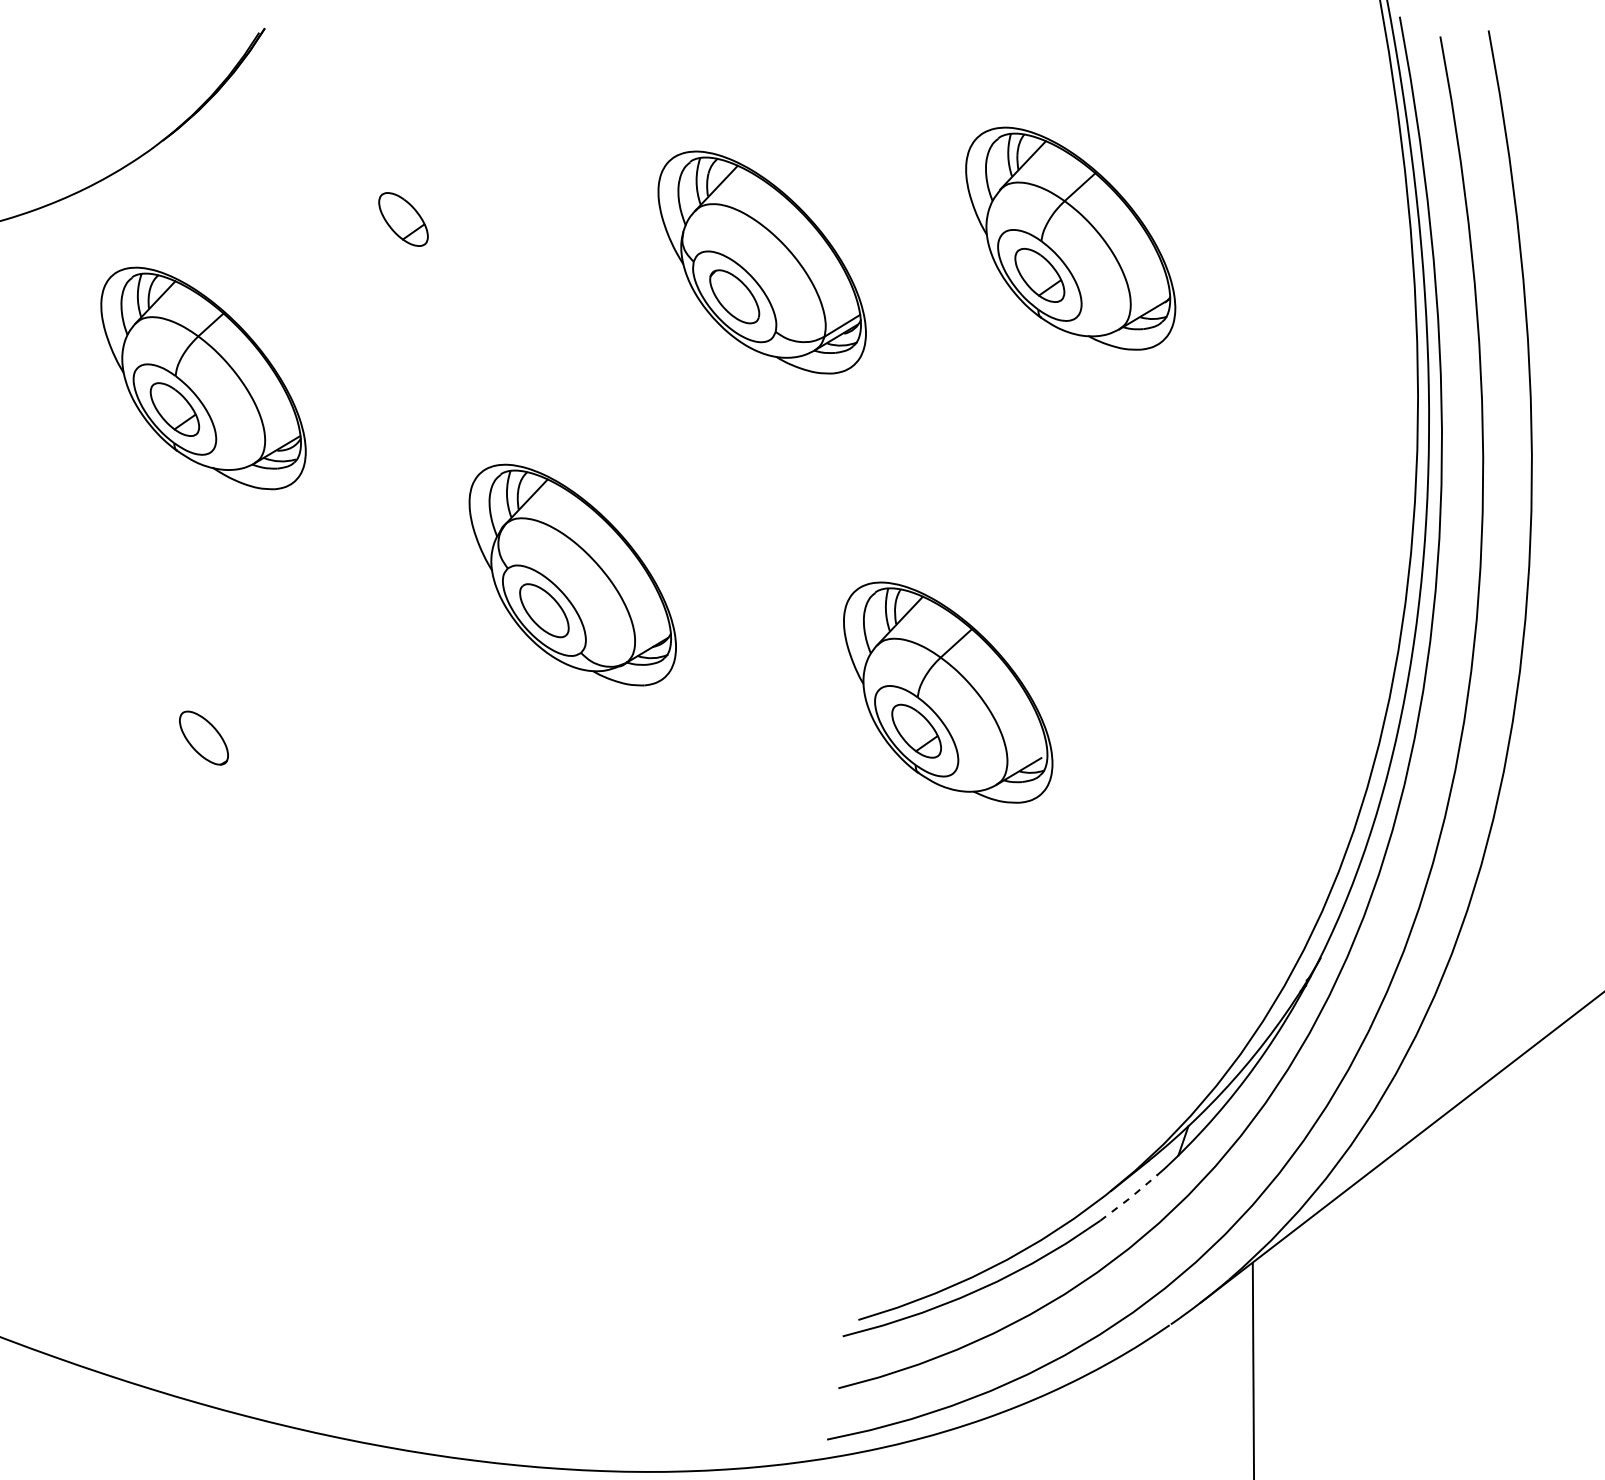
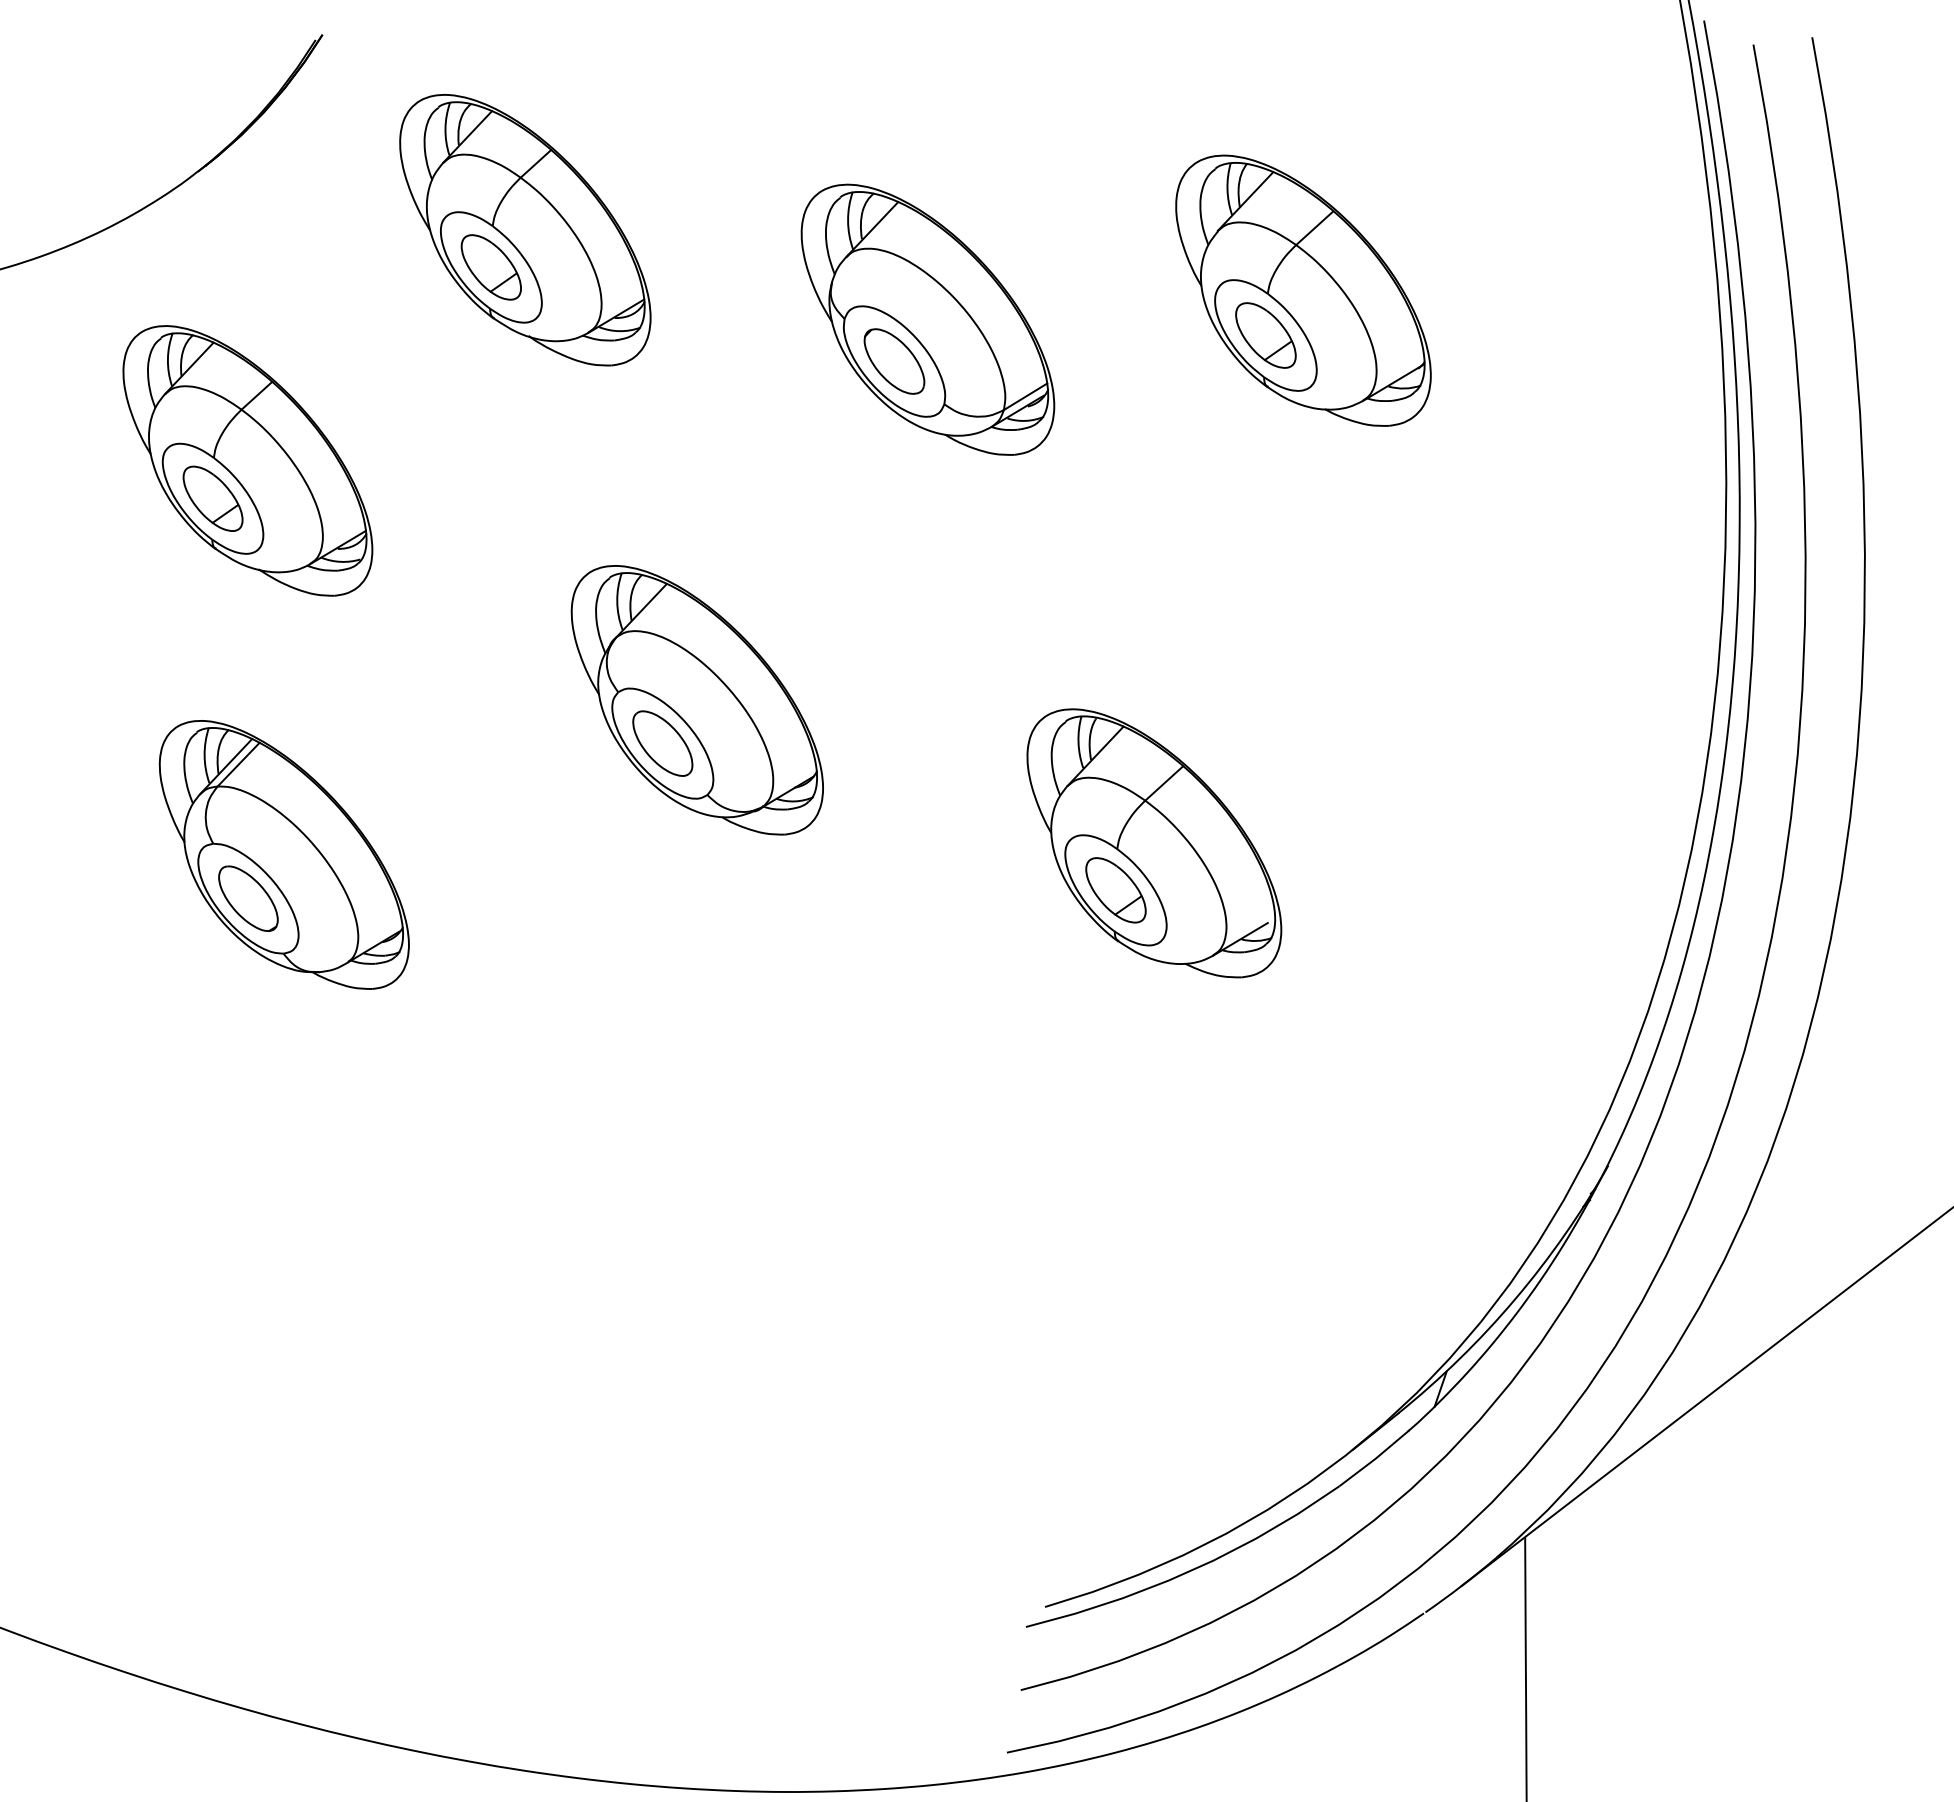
part: (431, 189) -> (525, 230), added
part: (232, 701) -> (283, 854), added
line: (1129, 1197) -> (1375, 1458), dashed -> solid

